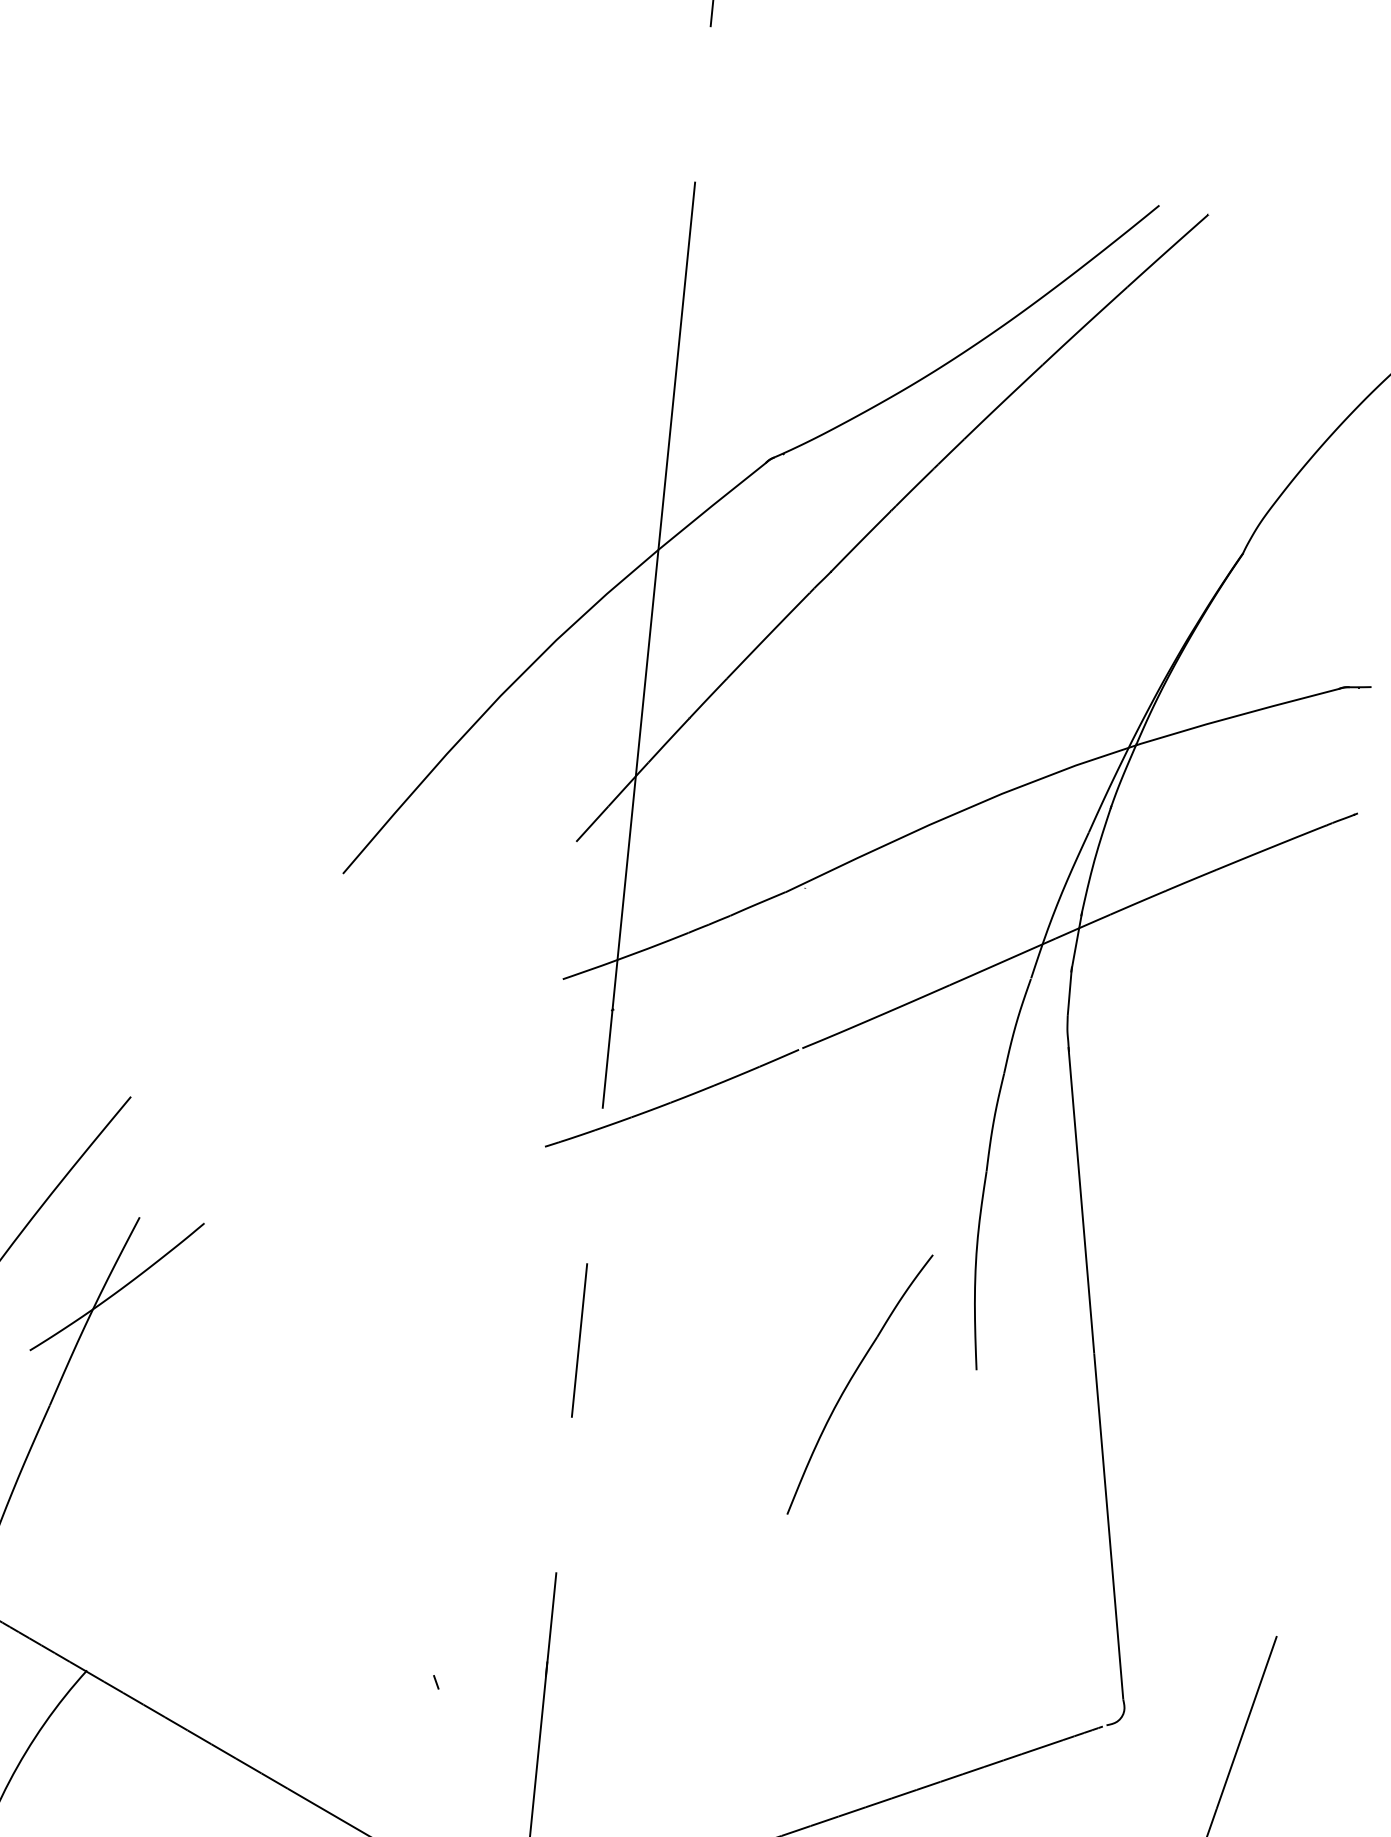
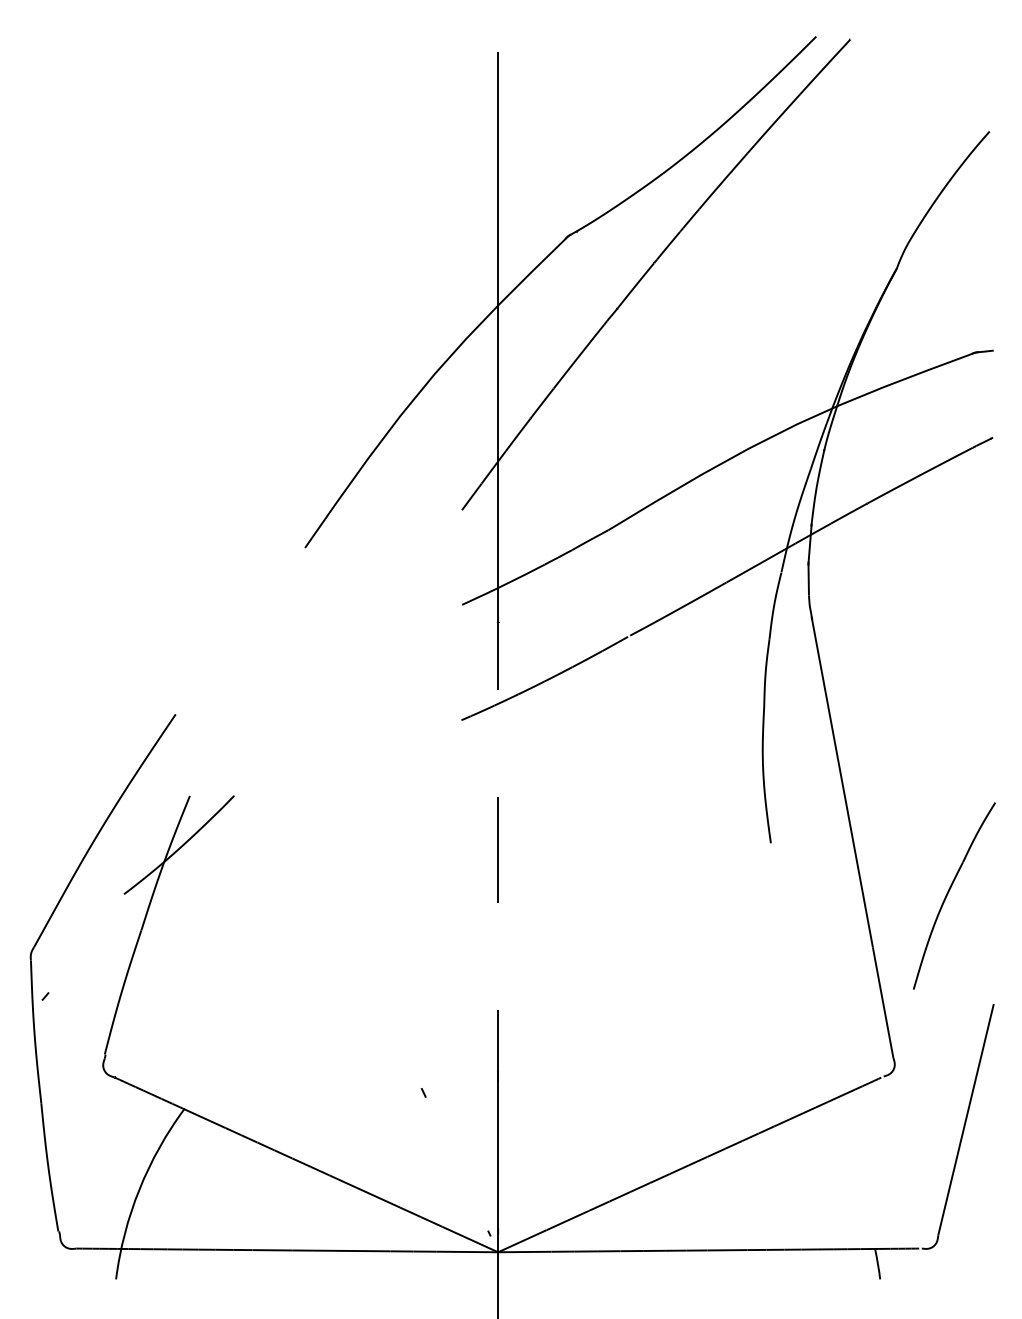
part: (860, 1383) -> (954, 895), moved

